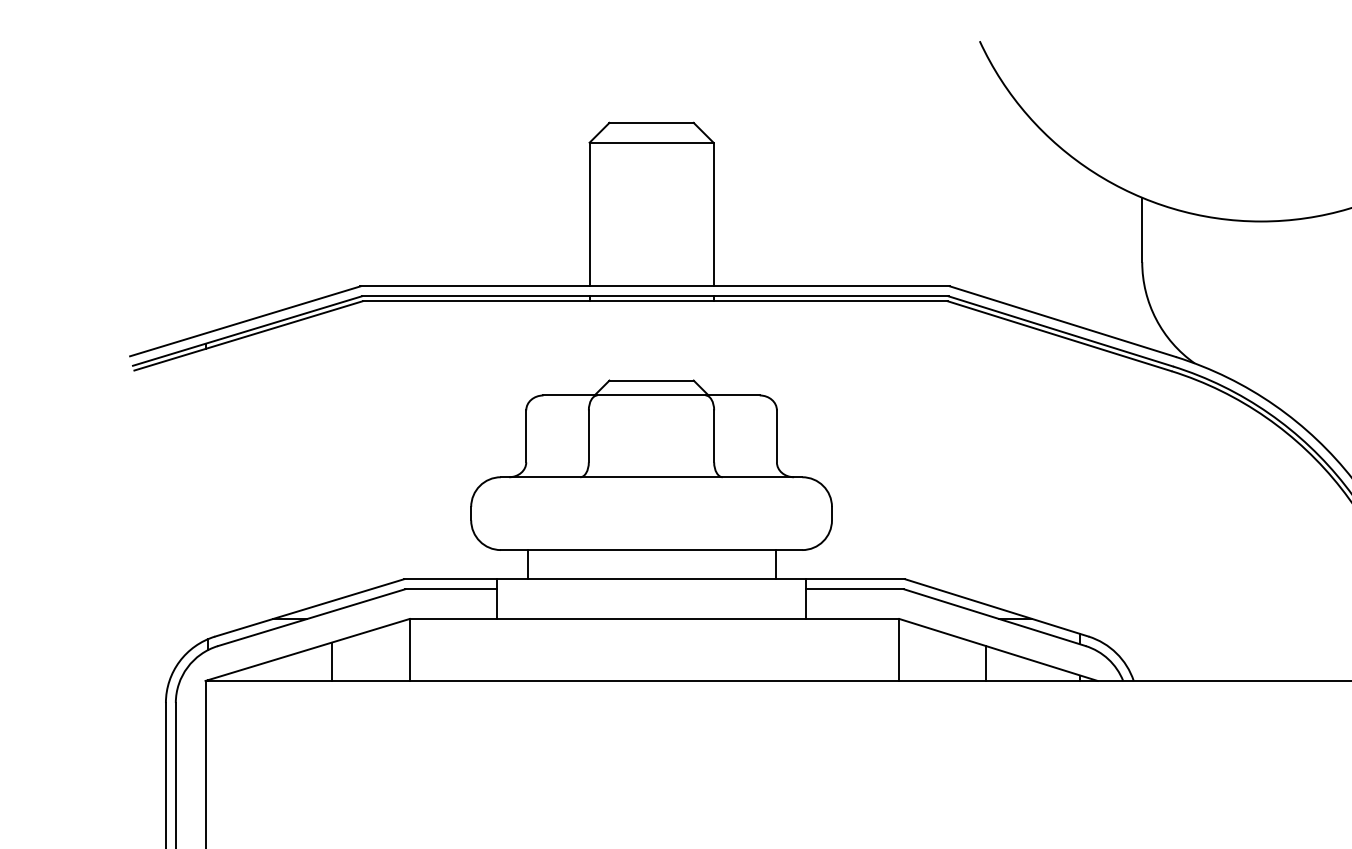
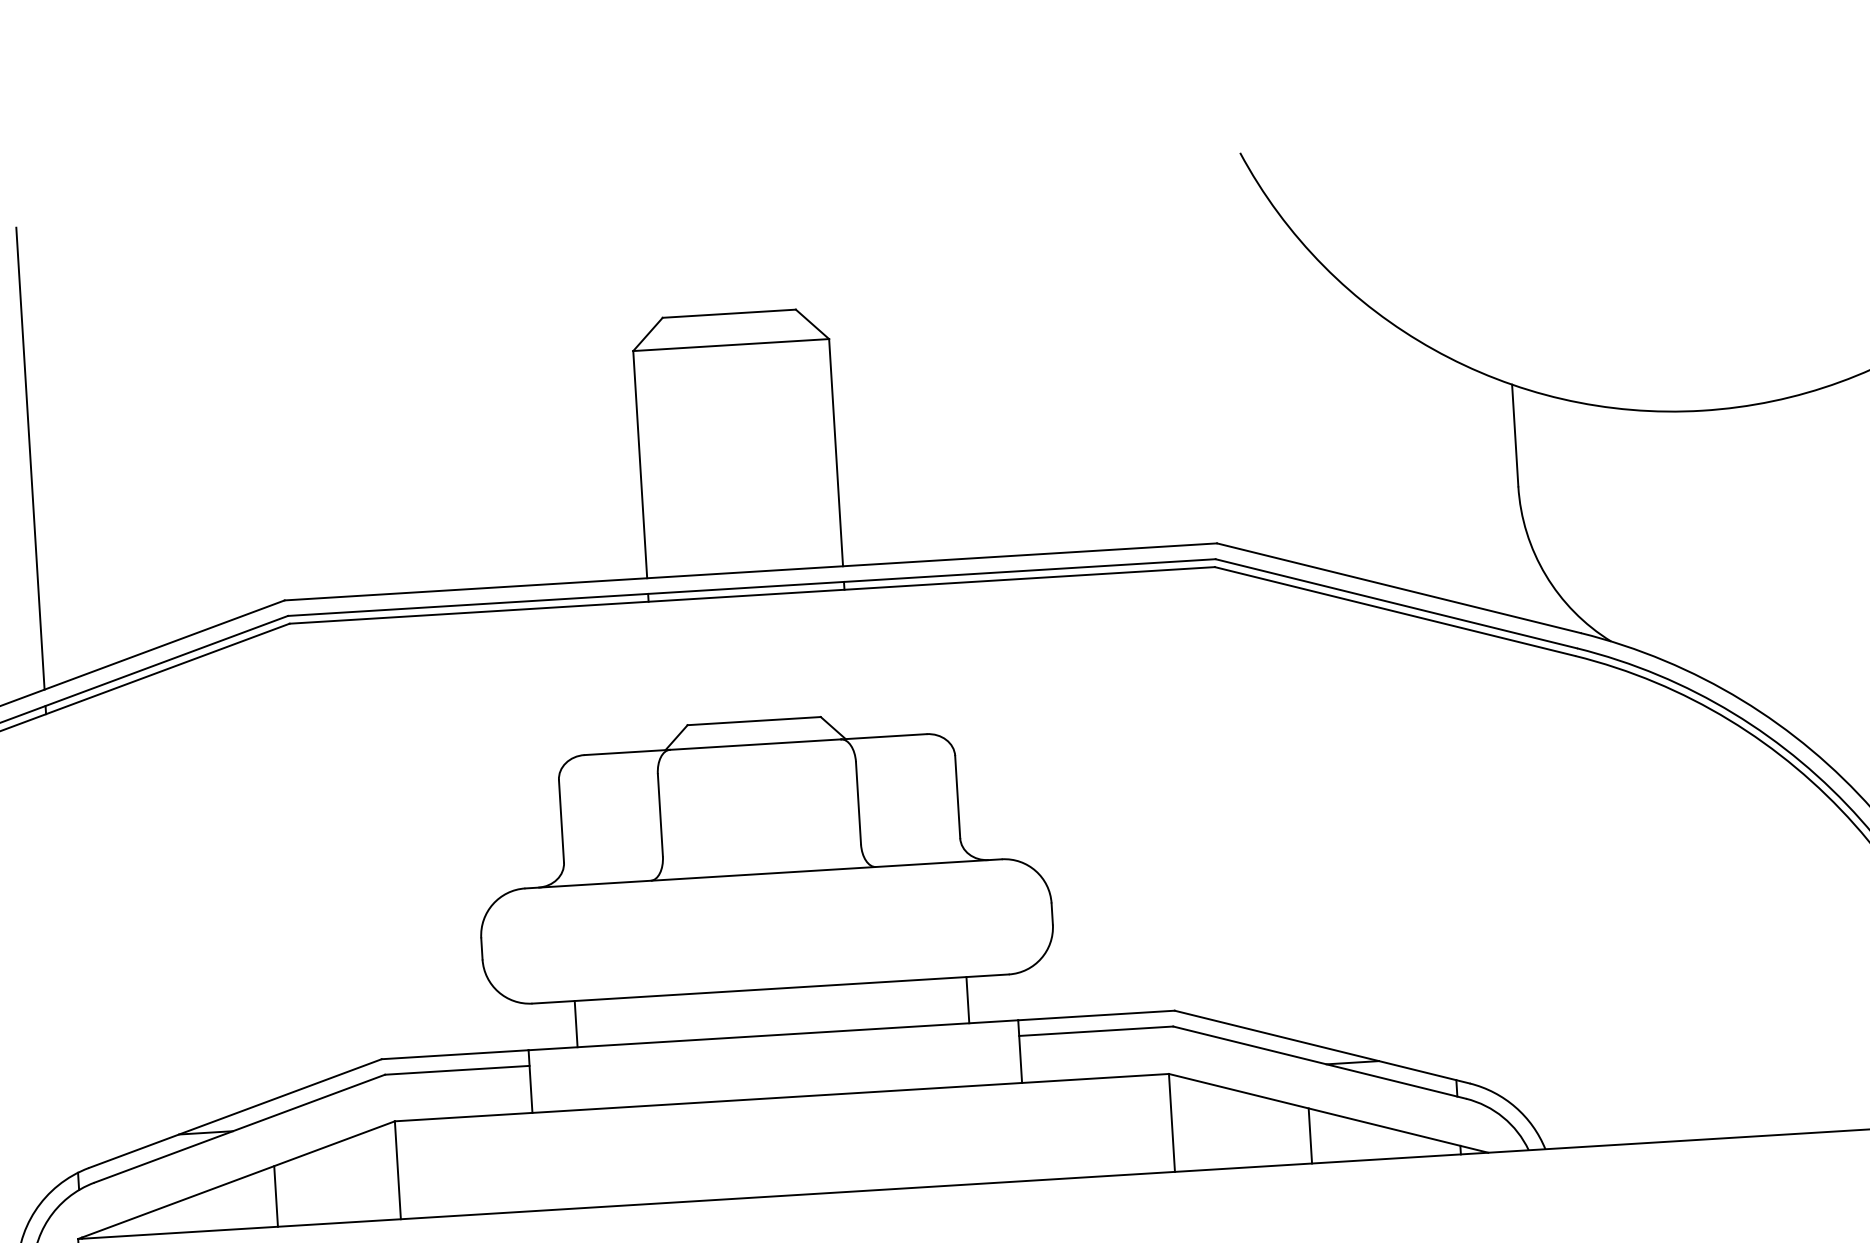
line: (205, 187) -> (30, 458), added

